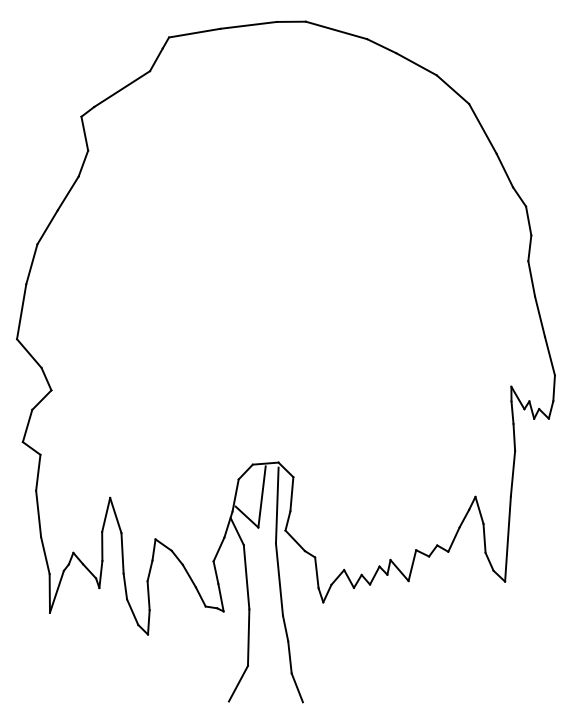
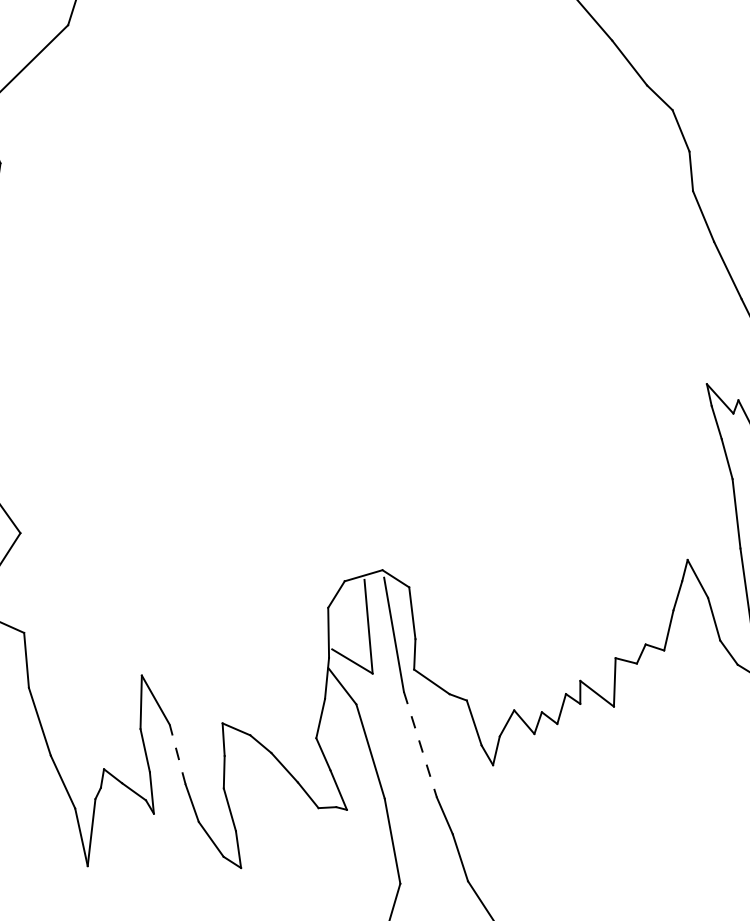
line: (122, 552) -> (177, 753), solid -> dashed
line: (279, 580) -> (420, 746), solid -> dashed

